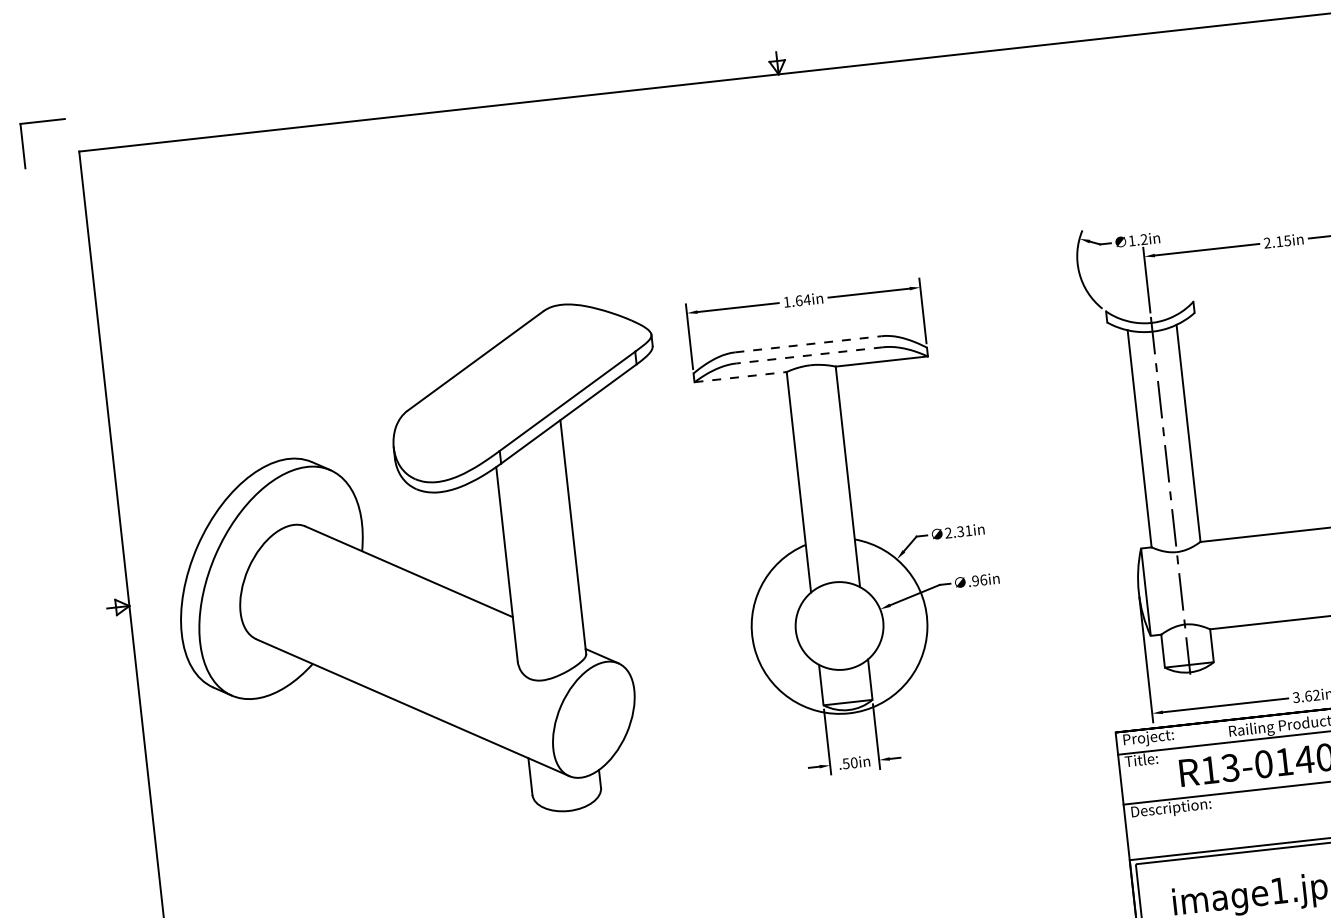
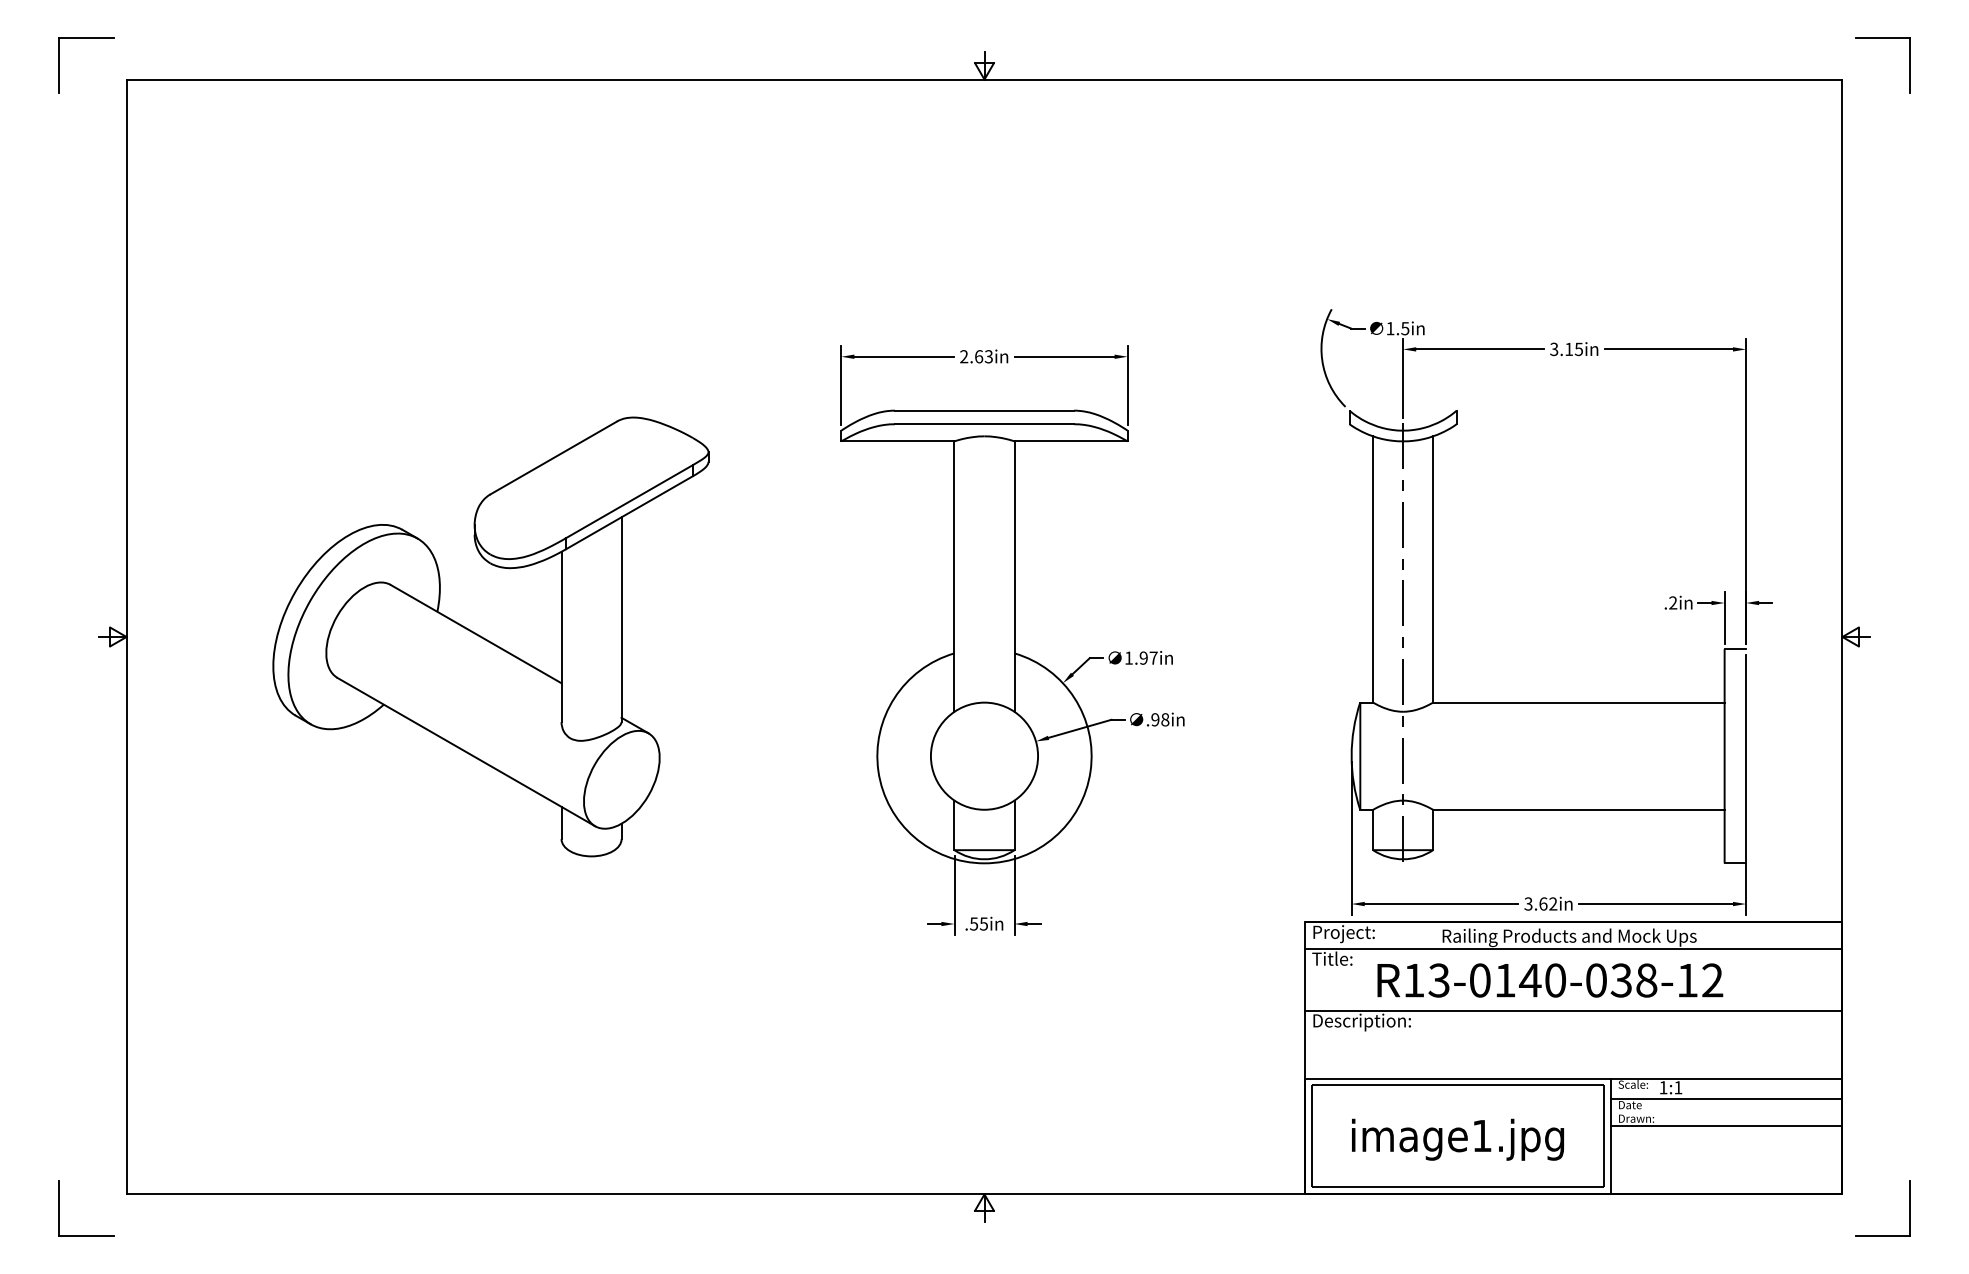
text: (1144, 239) -> (1405, 328), 1.2in -> 1.5in
text: (1267, 243) -> (1554, 349), 2.15in -> 3.15in
text: (797, 300) -> (976, 356), 1.64in -> 2.63in
line: (808, 344) -> (984, 410), dashed -> solid
line: (809, 355) -> (984, 424), dashed -> solid
line: (740, 377) -> (897, 441), dashed -> solid
text: (958, 531) -> (1141, 657), 2.31in -> 1.97in
part: (426, 572) -> (490, 636), size x0.71
text: (983, 579) -> (1165, 719), .96in -> .98in
text: (853, 762) -> (983, 923), .50in -> .55in

